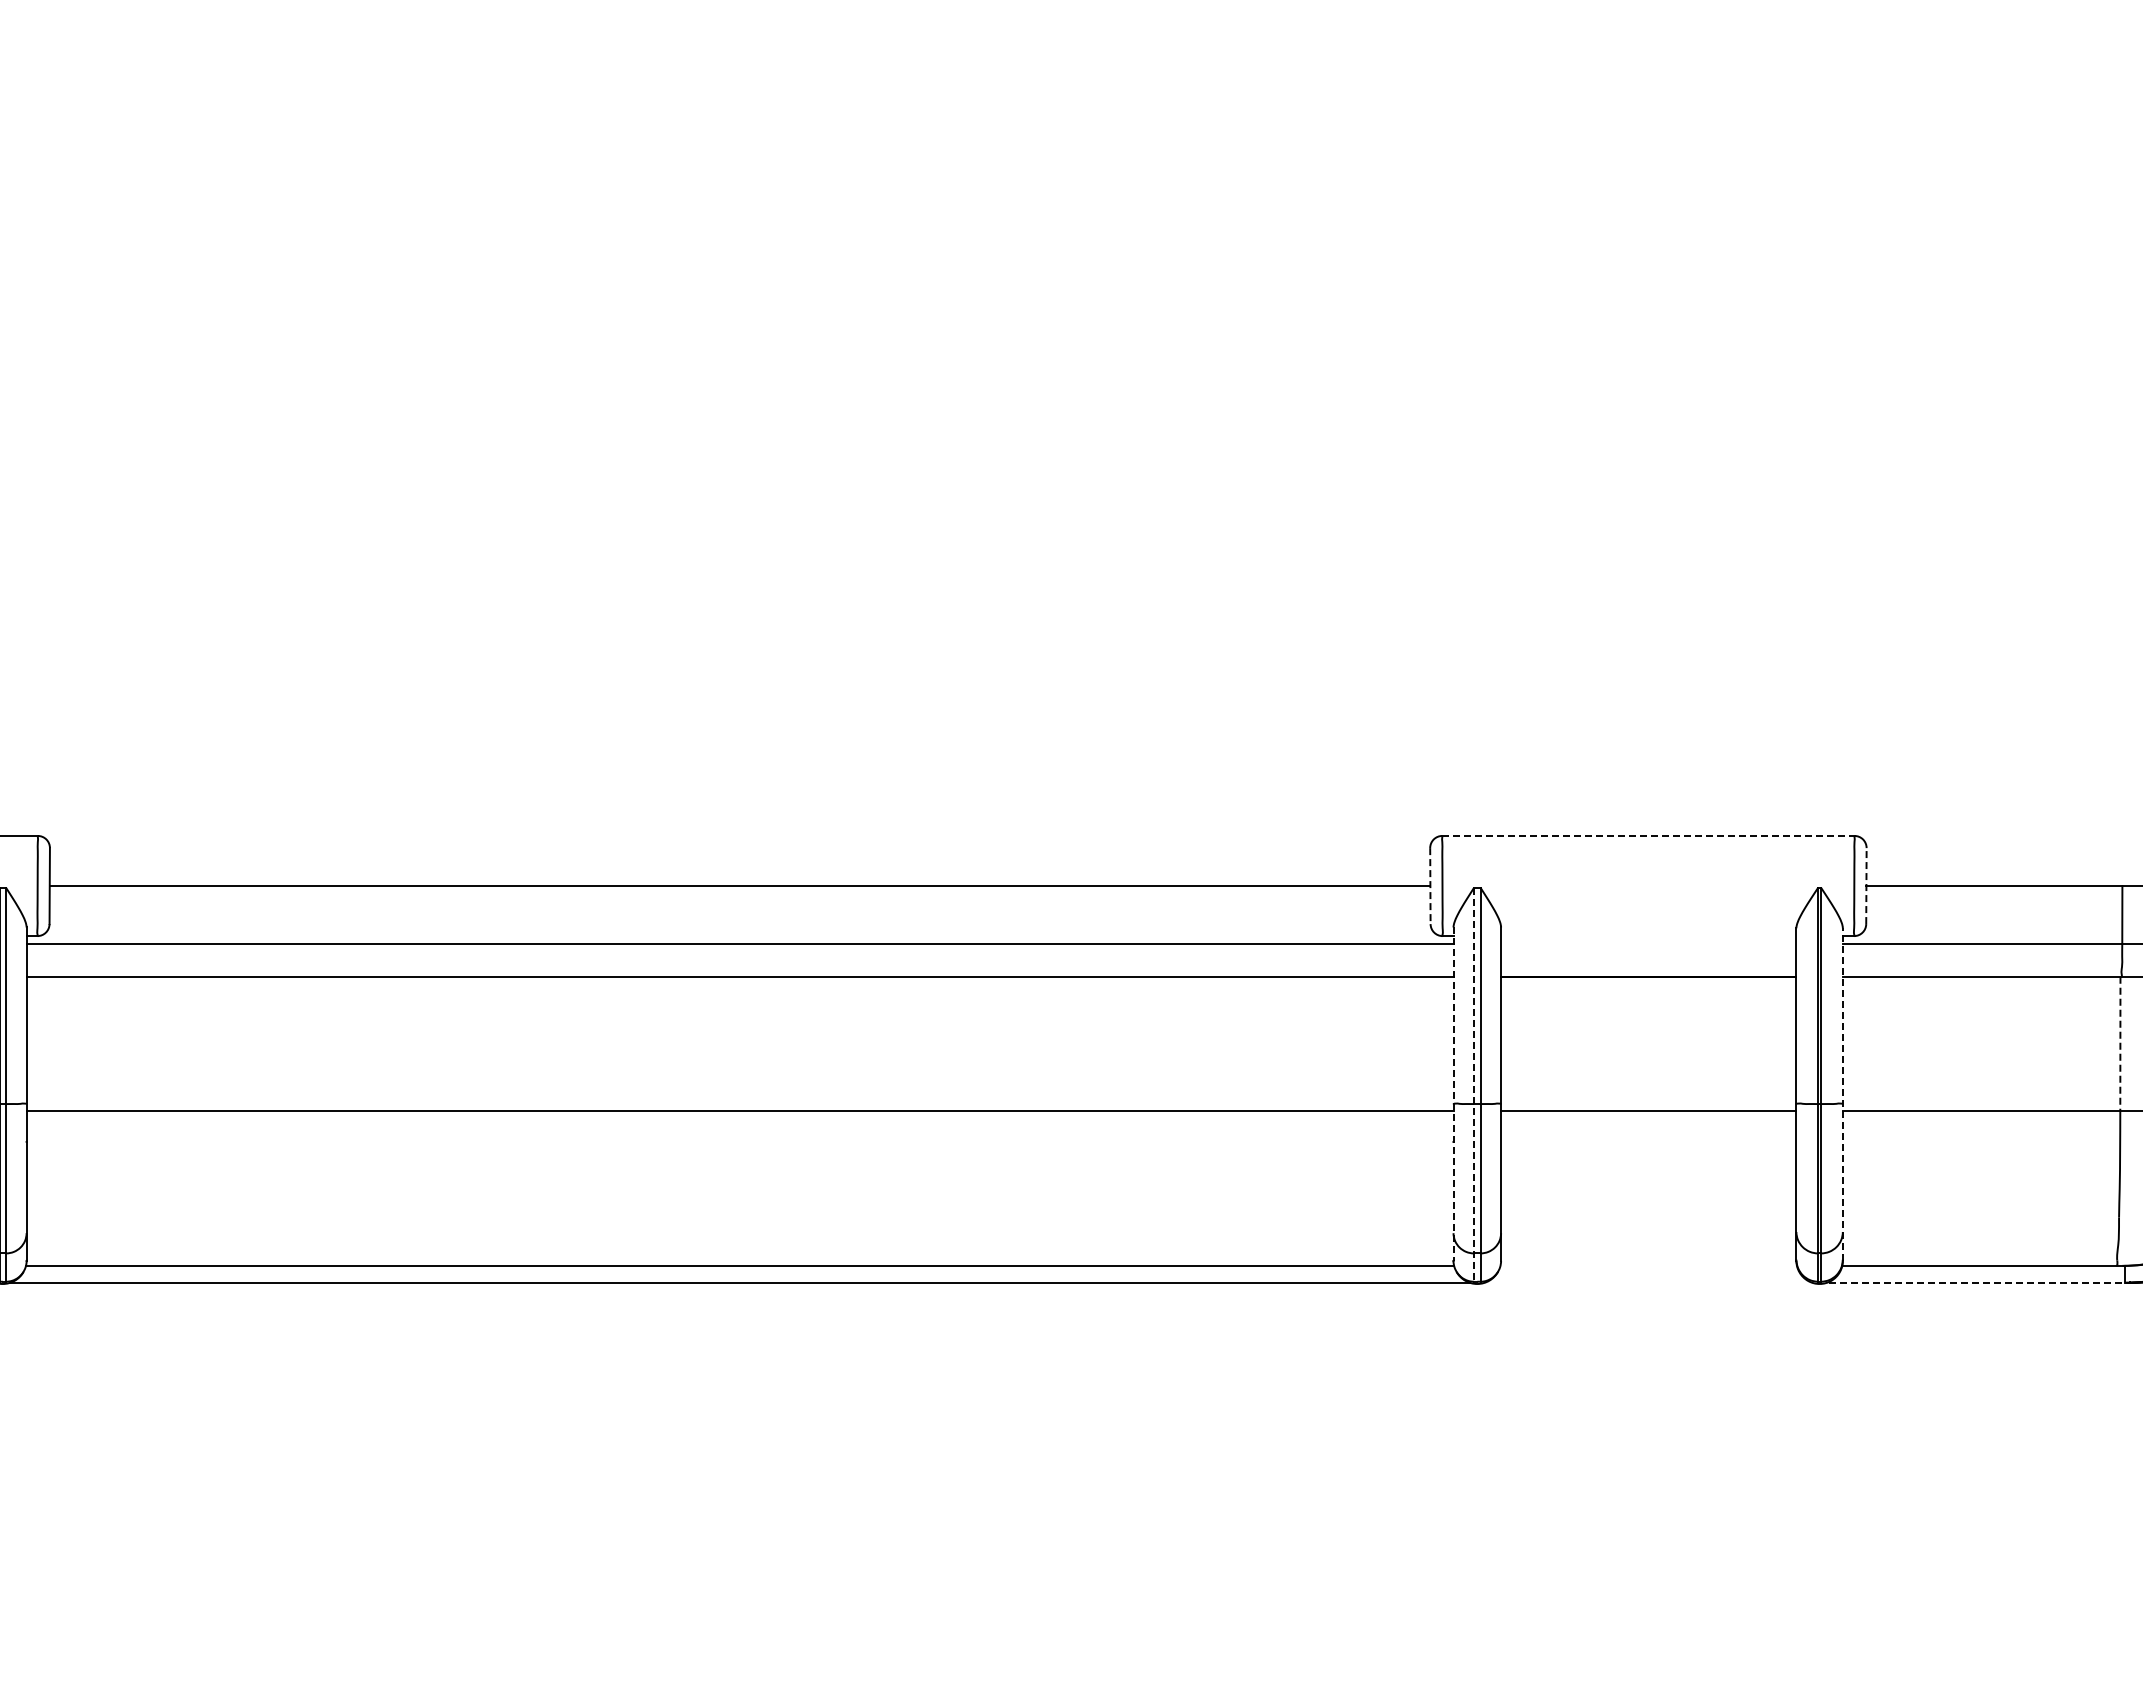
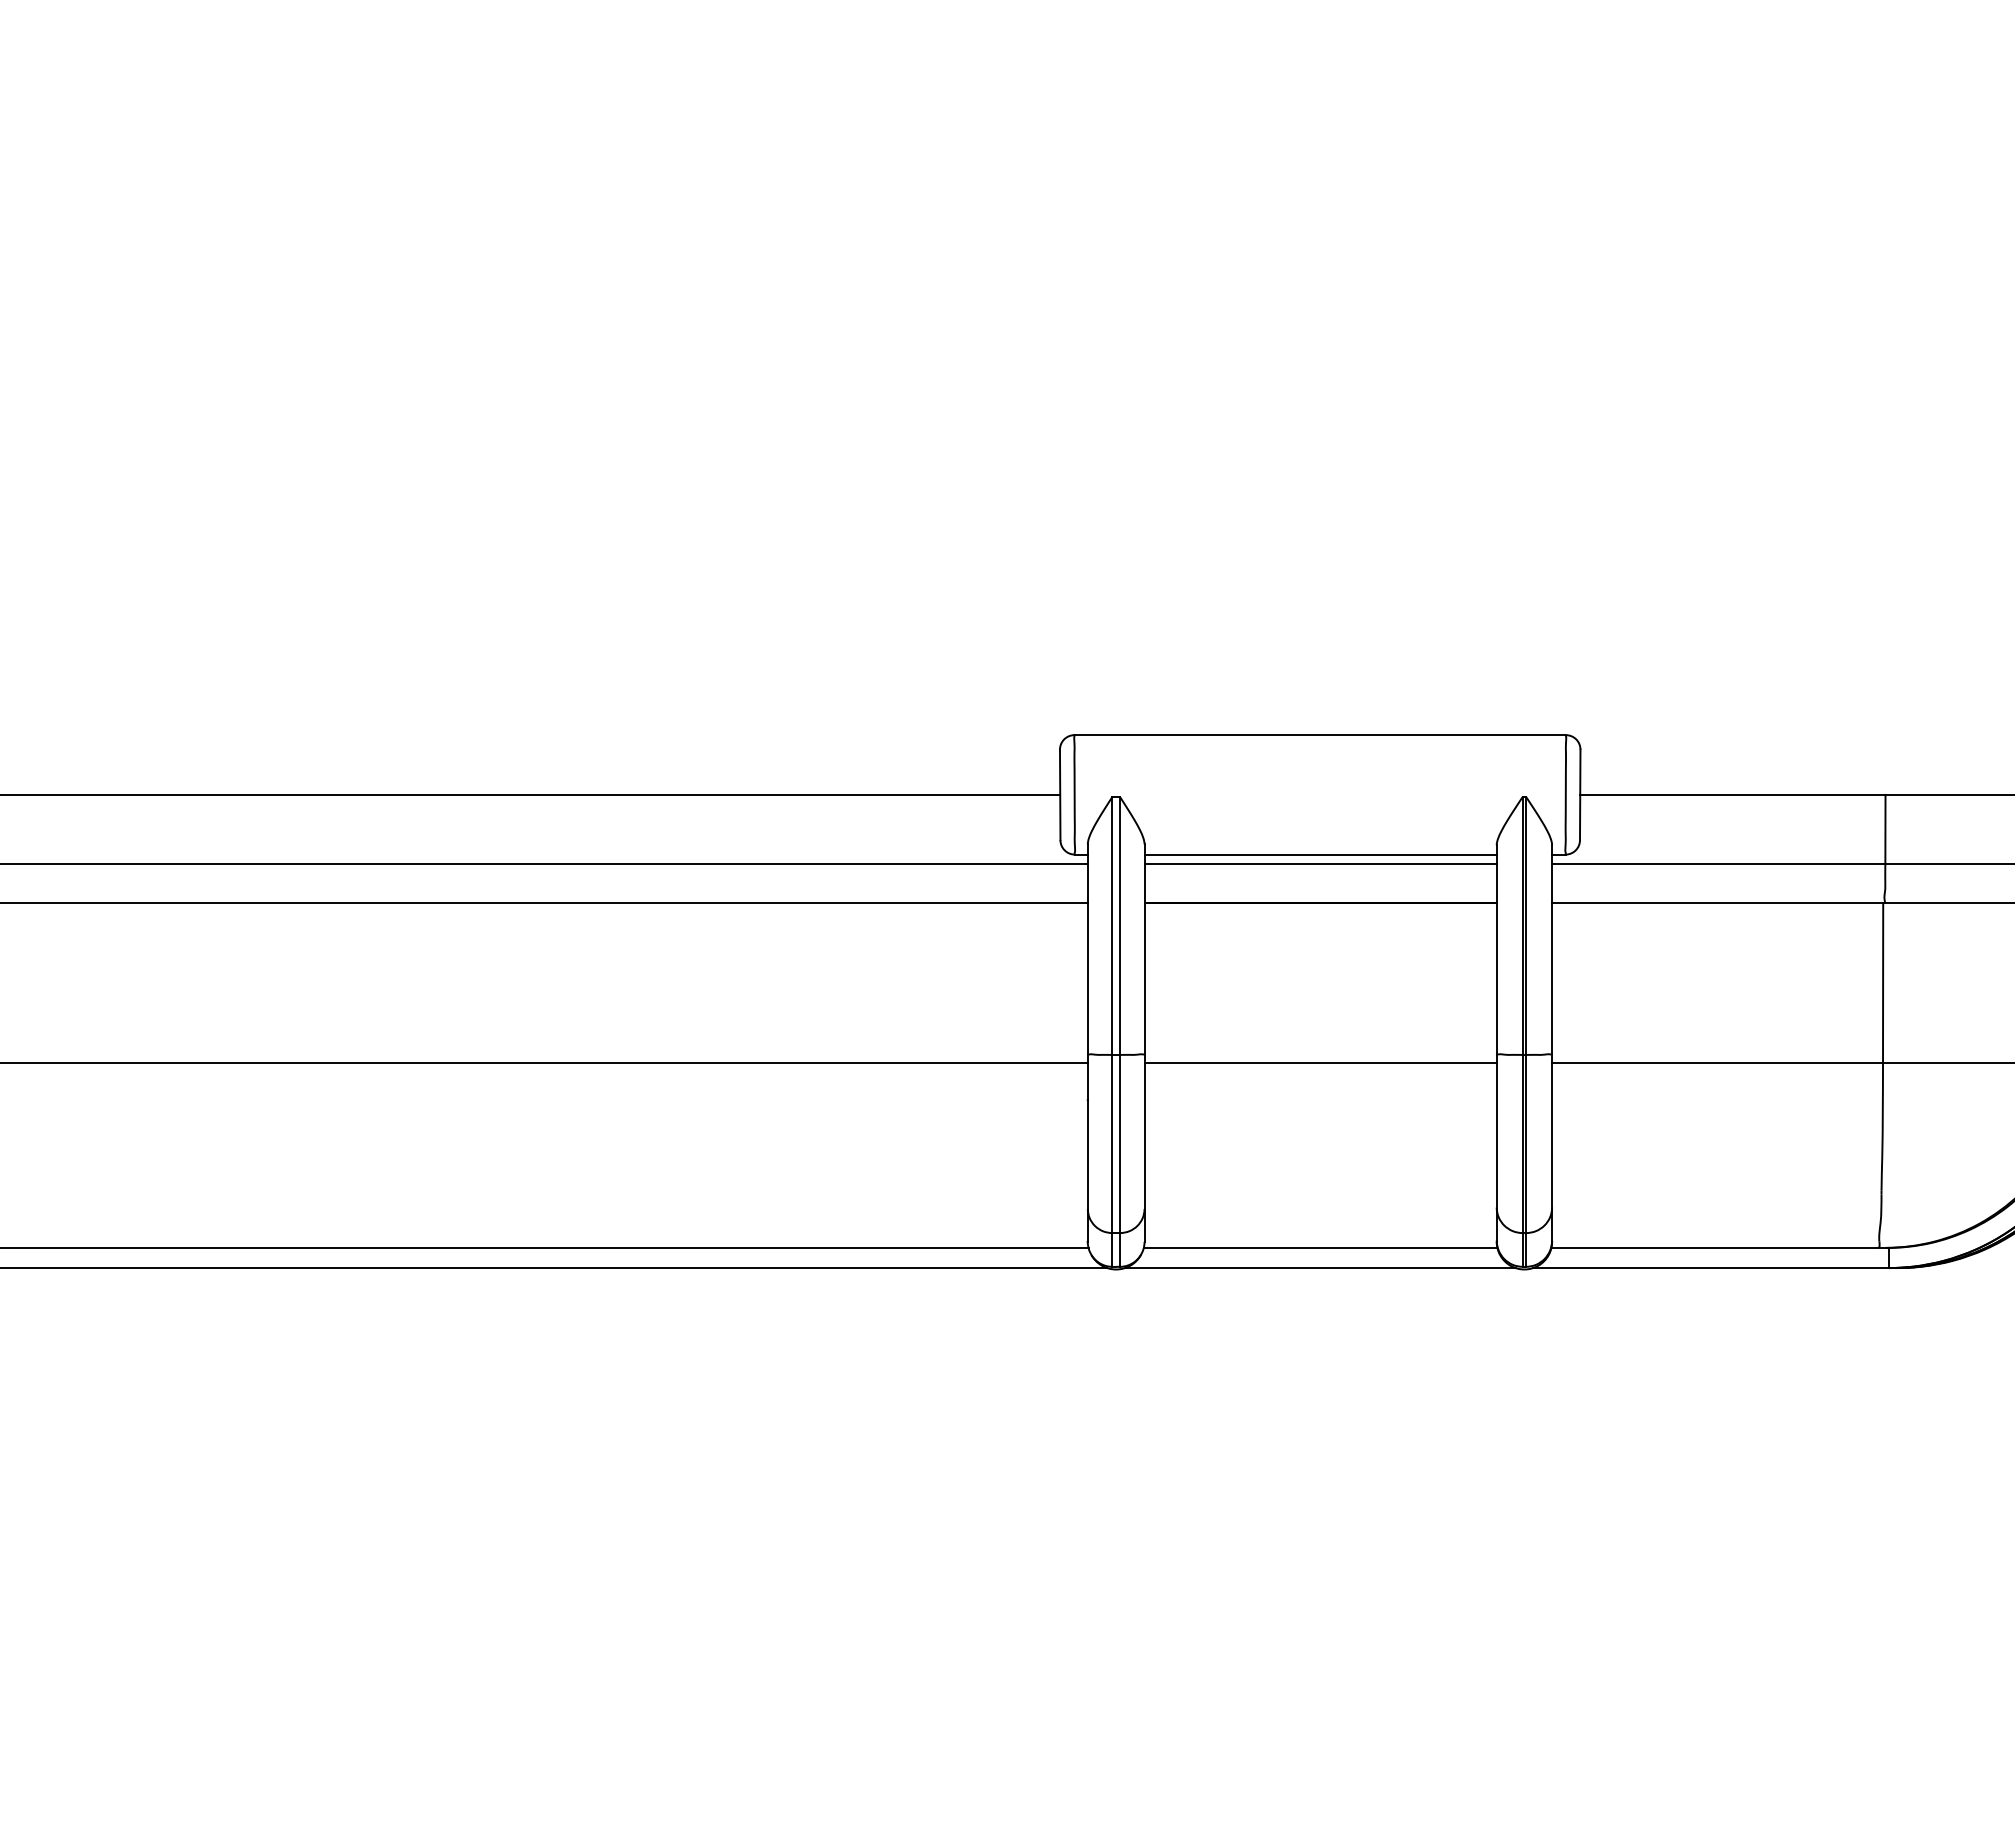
line: (1648, 835) -> (1320, 734), dashed -> solid
line: (1430, 886) -> (1060, 795), dashed -> solid
line: (1866, 886) -> (1580, 795), dashed -> solid
line: (1648, 936) -> (1320, 855), added
line: (1648, 943) -> (1320, 863), added
line: (2120, 1044) -> (1883, 983), dashed -> solid
line: (1474, 1084) -> (1112, 1031), dashed -> solid
line: (1453, 1094) -> (1087, 1043), dashed -> solid
line: (1842, 1094) -> (1551, 1043), dashed -> solid
line: (1648, 1265) -> (1320, 1247), added
line: (1648, 1282) -> (1320, 1267), added
line: (1979, 1282) -> (1715, 1267), dashed -> solid

